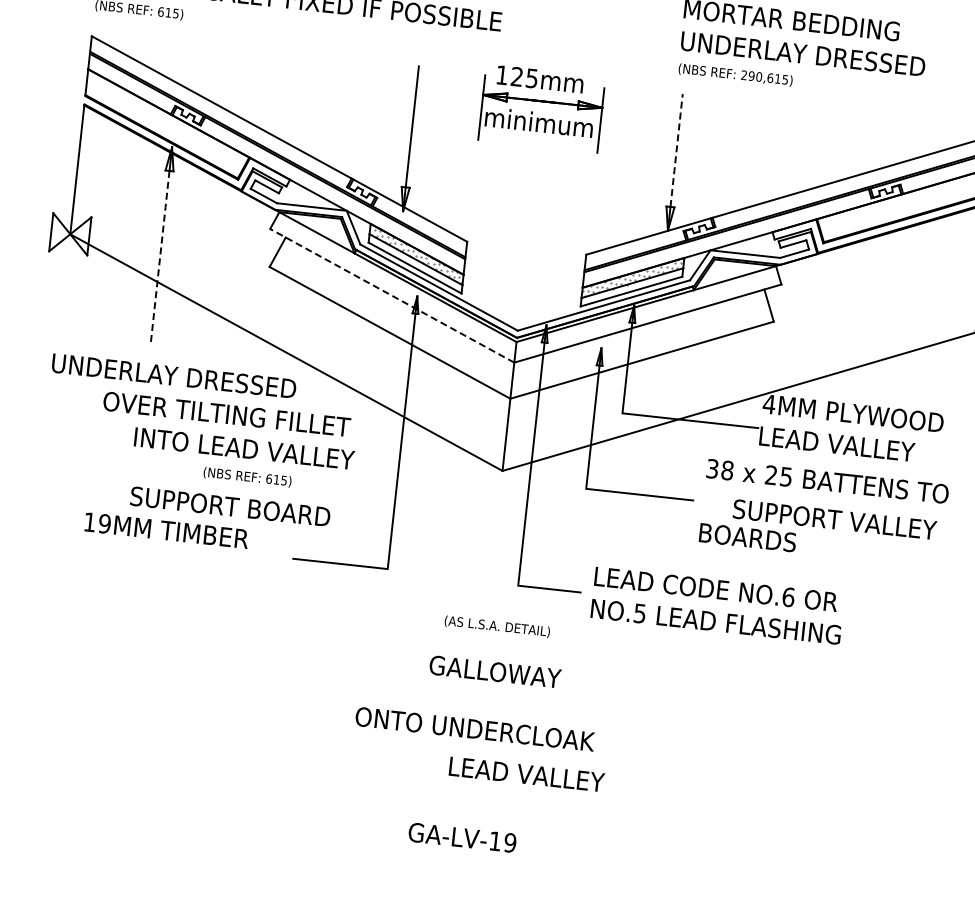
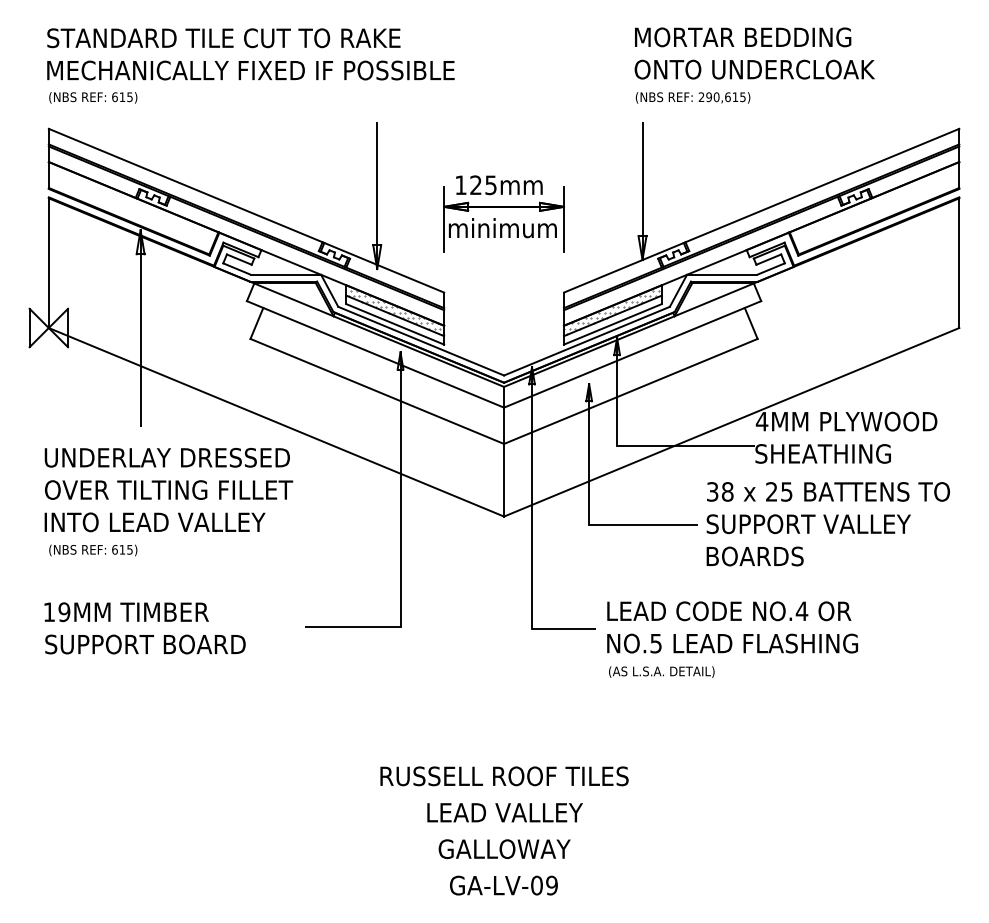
text: (802, 53) -> (757, 69), UNDERLAY DRESSED -> ONTO UNDERCLOAK
part: (541, 107) -> (503, 213), moved
line: (676, 150) -> (642, 179), dashed -> solid
line: (160, 256) -> (140, 340), dashed -> solid
line: (392, 295) -> (375, 354), dashed -> solid
text: (227, 413) -> (169, 489), moved
text: (836, 443) -> (833, 453), LEAD VALLEY -> SHEATHING
text: (243, 448) -> (154, 522), moved
text: (247, 477) -> (93, 550), moved
text: (230, 506) -> (145, 644), moved
text: (834, 520) -> (808, 524), moved
text: (166, 530) -> (126, 612), moved
text: (787, 597) -> (801, 611), NO.6 -> NO.4
text: (497, 626) -> (661, 671), moved
text: (495, 672) -> (504, 849), moved
text: (474, 729) -> (504, 776), ONTO UNDERCLOAK -> RUSSELL ROOF TILES
text: (526, 774) -> (504, 812), moved
text: (494, 841) -> (536, 885), GA-LV-19 -> GA-LV-09

